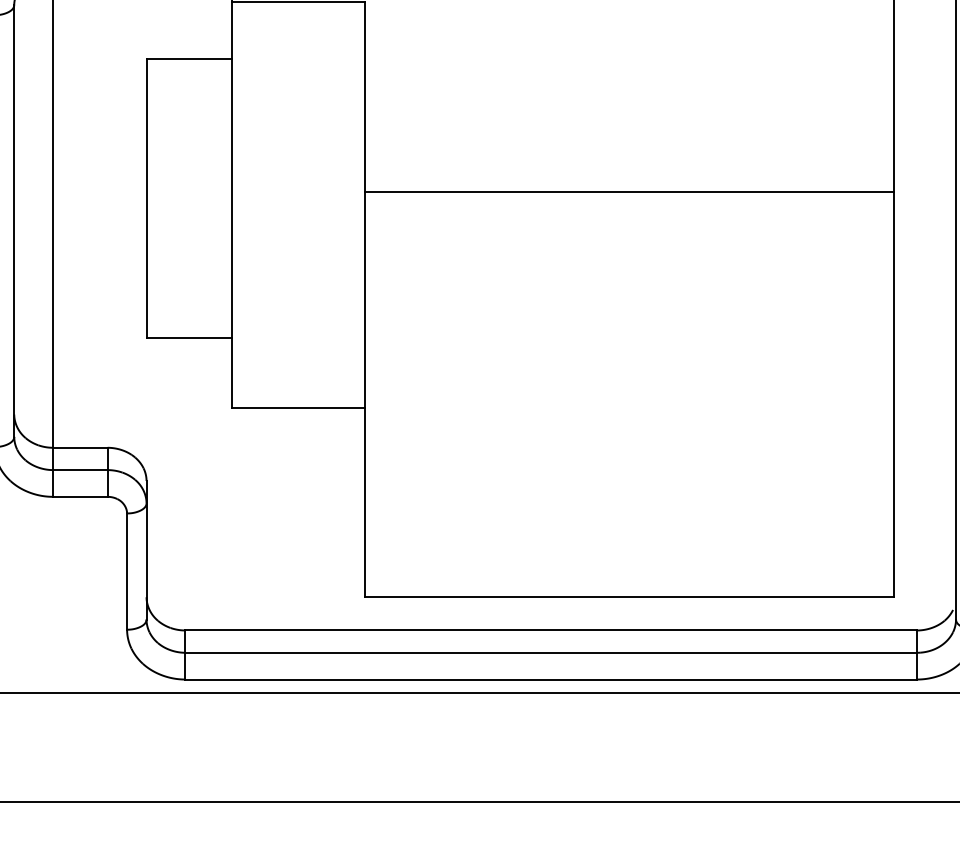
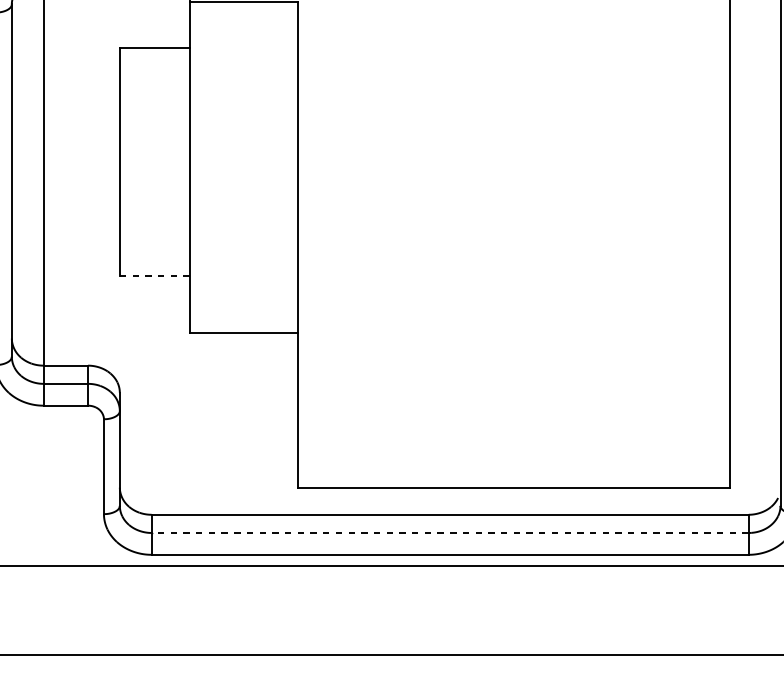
line: (628, 191) -> (513, 156), removed
line: (189, 338) -> (154, 276), solid -> dashed
line: (551, 652) -> (450, 532), solid -> dashed

